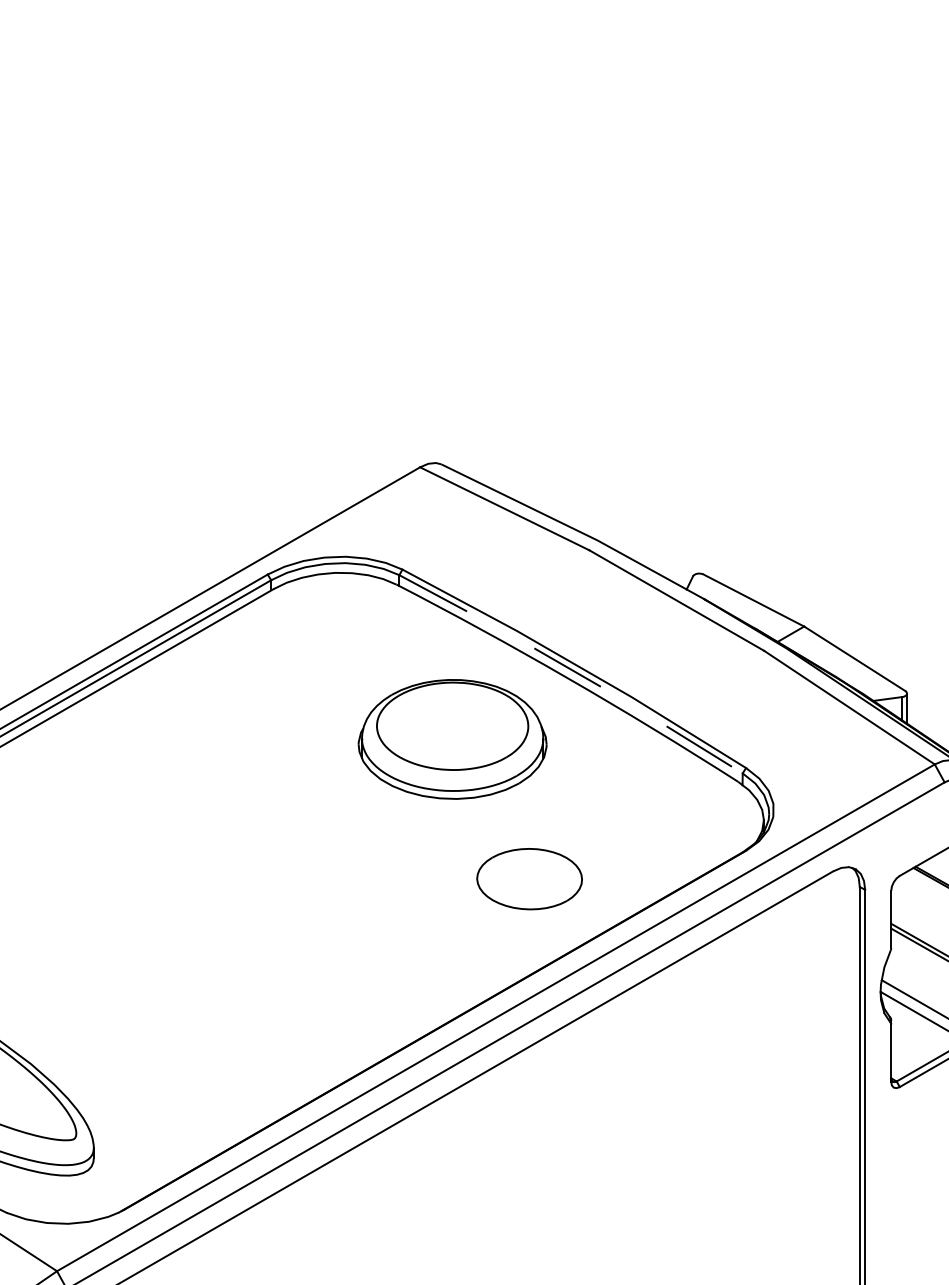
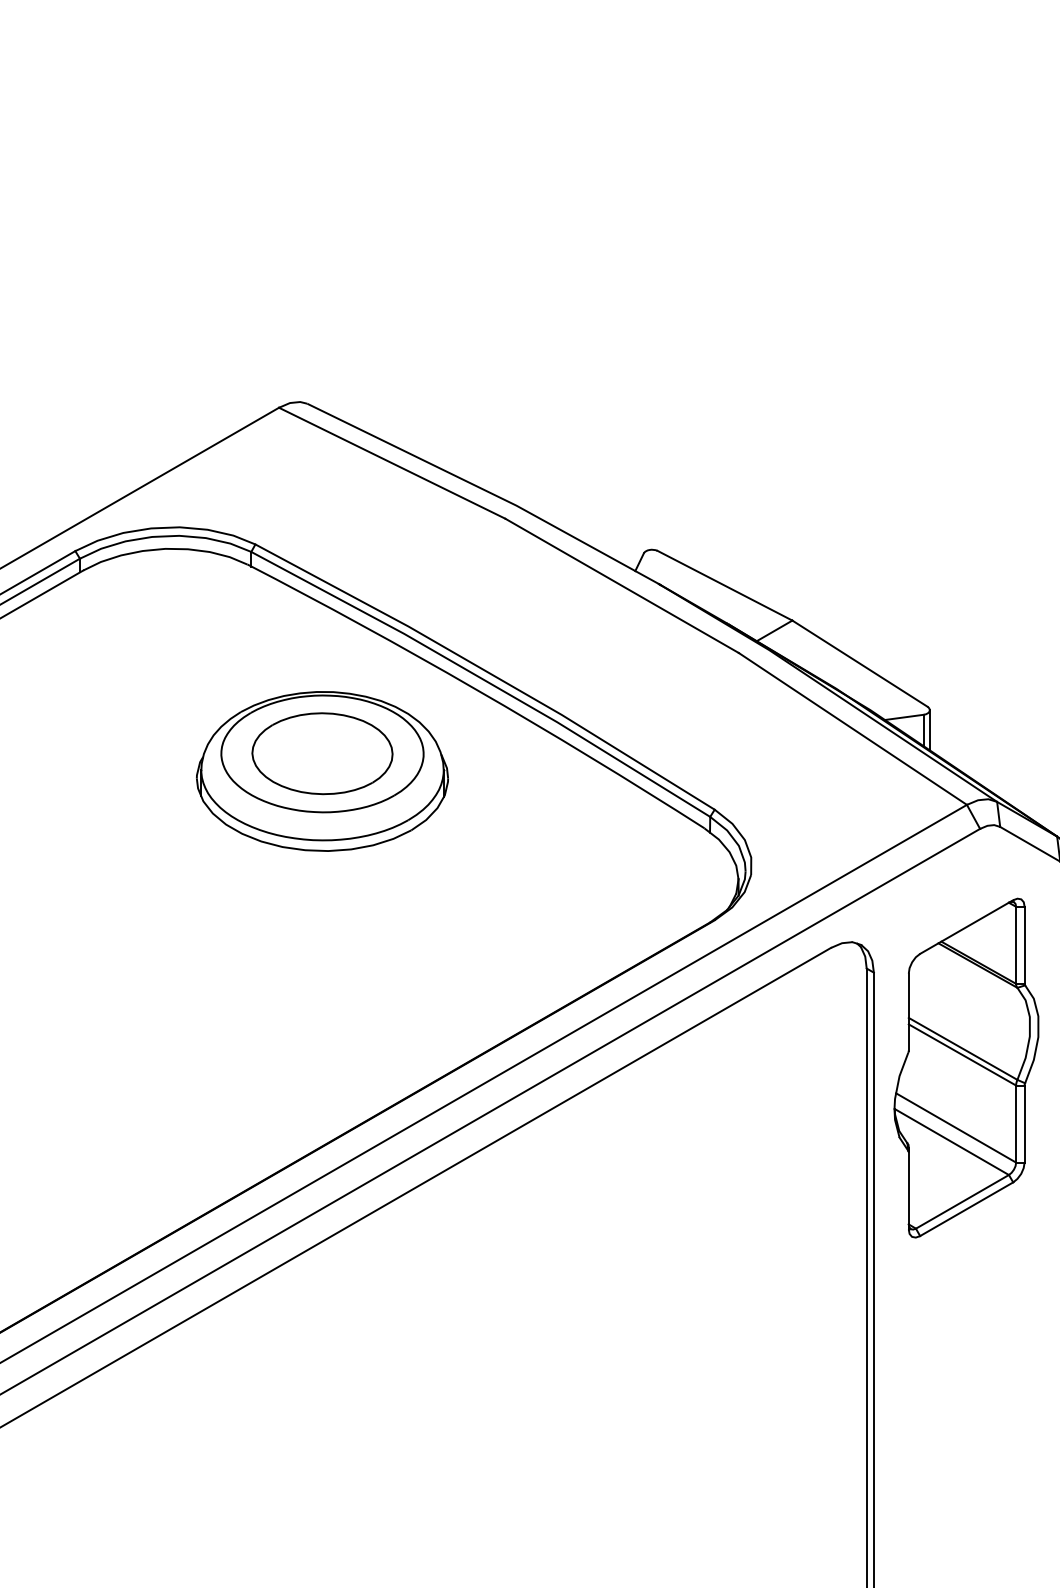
line: (573, 670) -> (484, 679), dashed -> solid
part: (529, 879) -> (322, 754), moved

